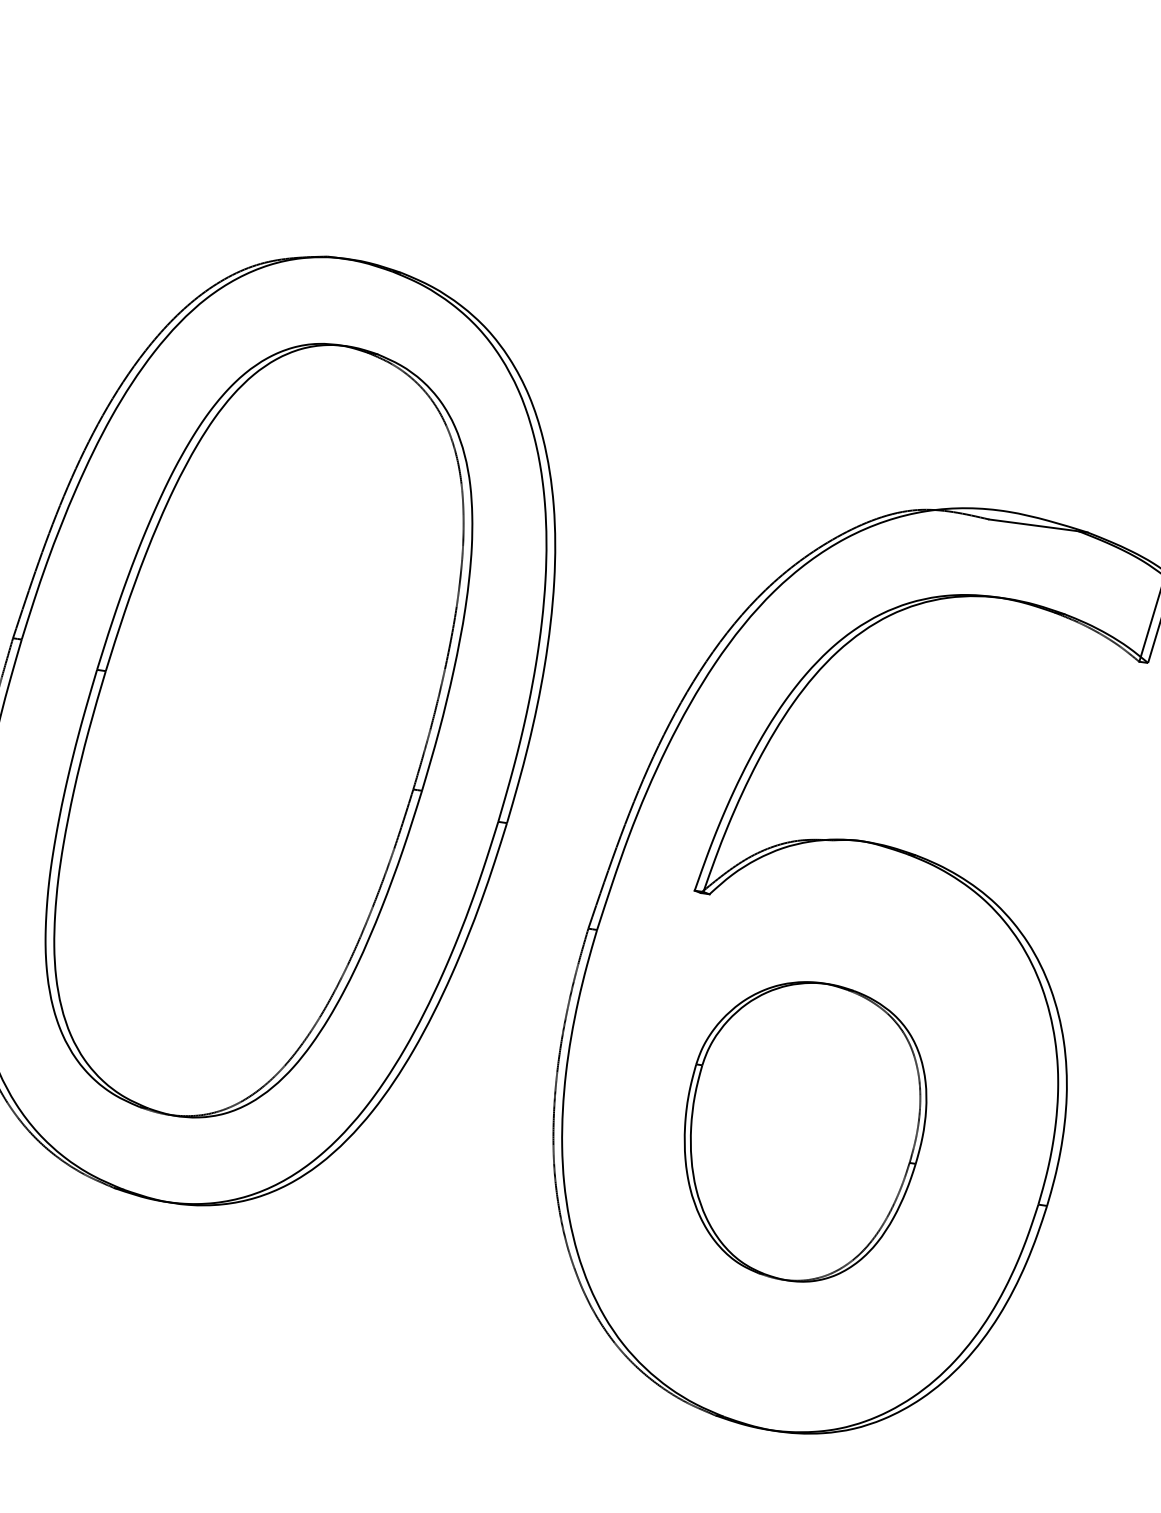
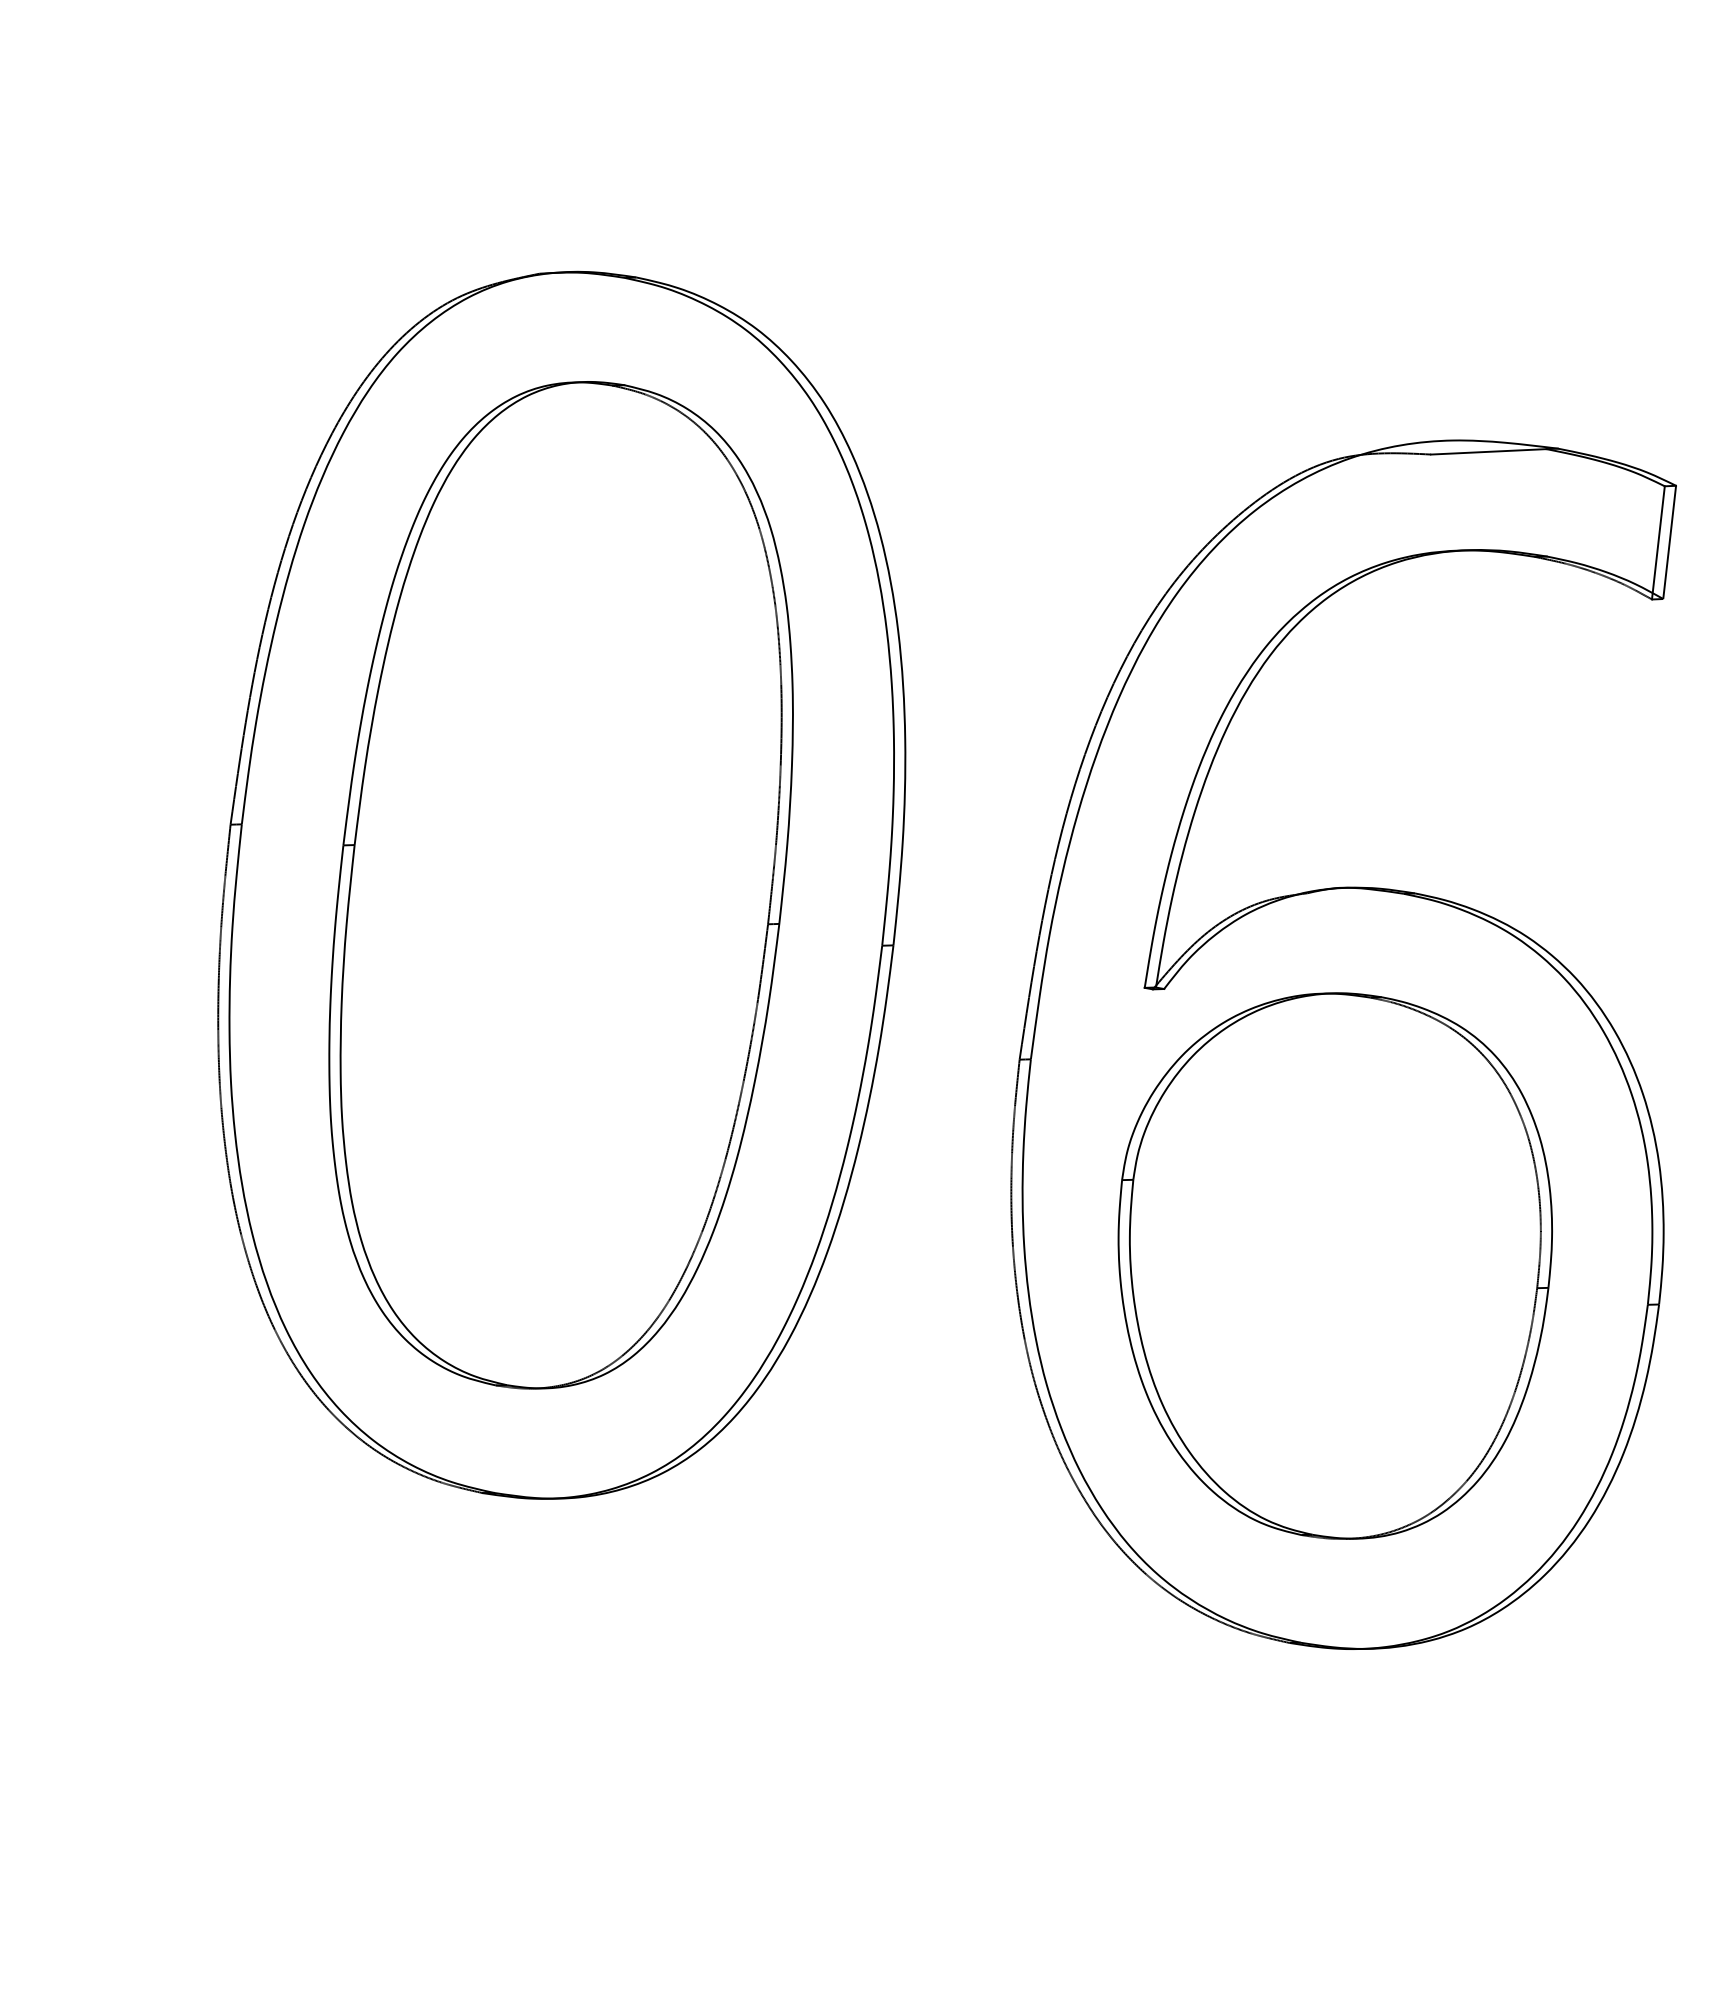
part: (802, 1130) -> (1334, 1265), size x1.43

